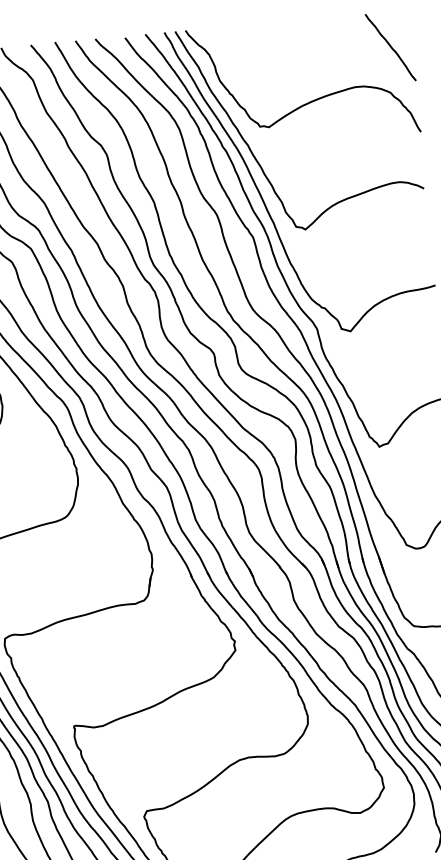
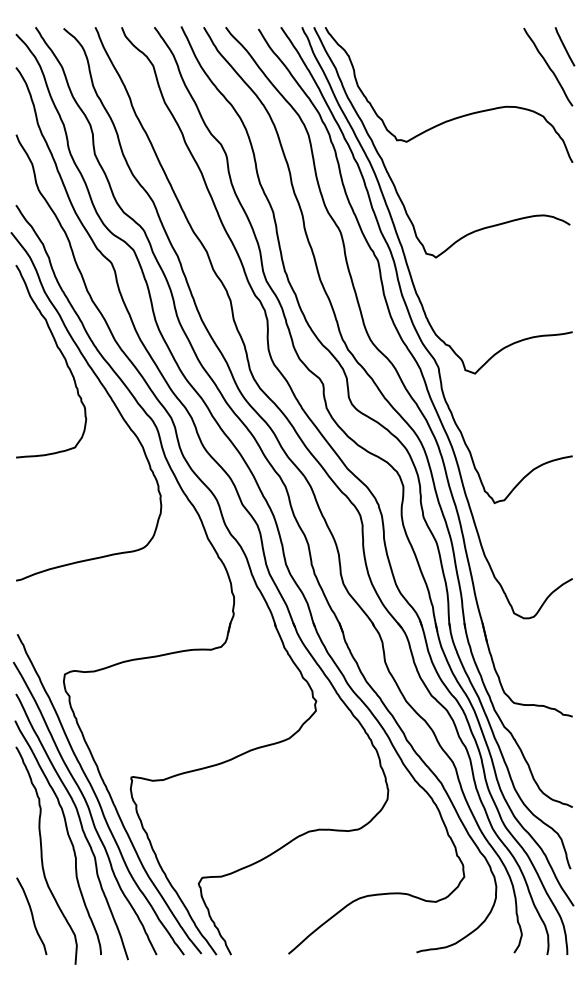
line: (403, 27) -> (564, 46), added

